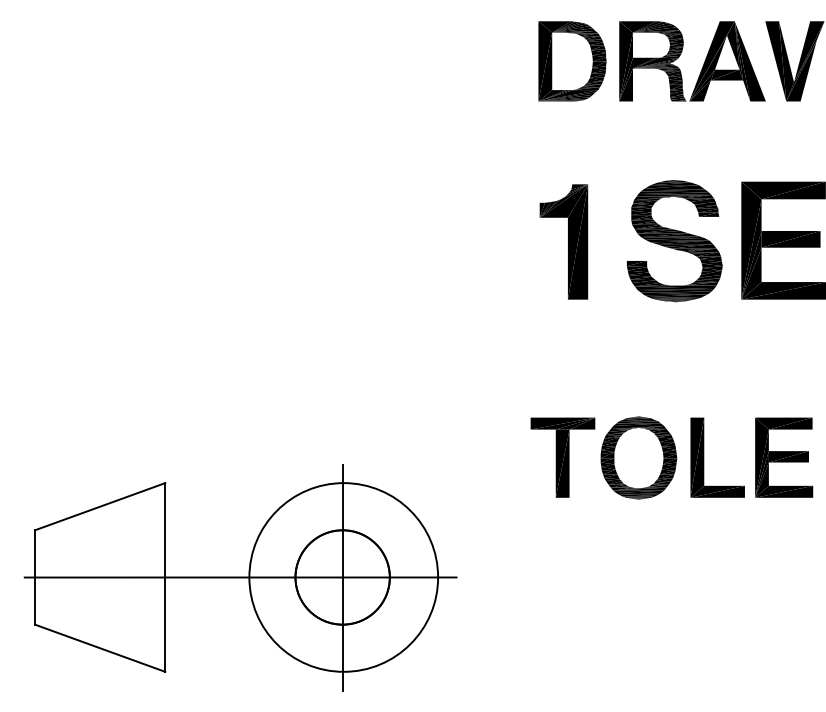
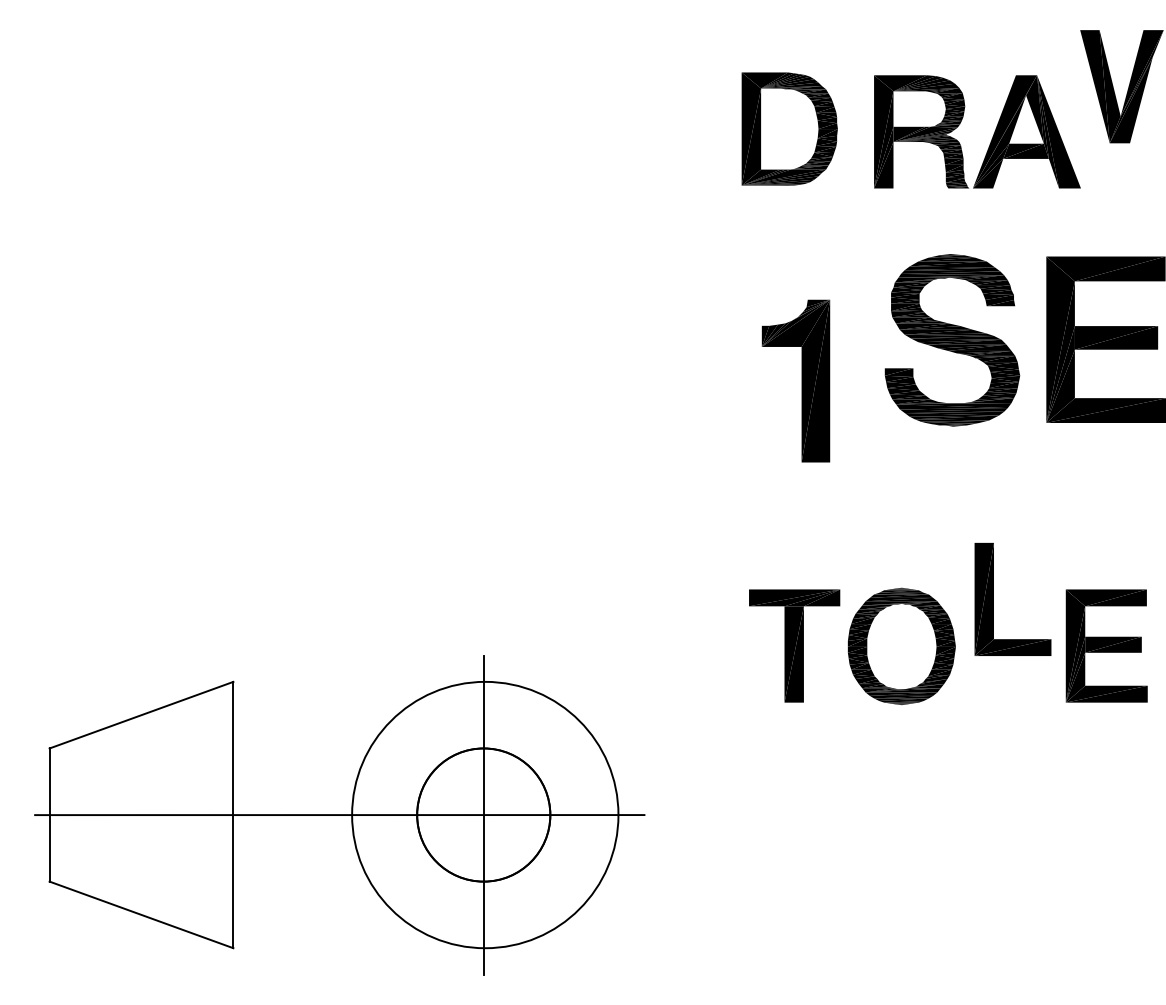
part: (572, 61) -> (789, 129), moved
part: (703, 63) -> (992, 134), moved
part: (563, 241) -> (795, 380), moved
part: (704, 457) -> (994, 599), moved

